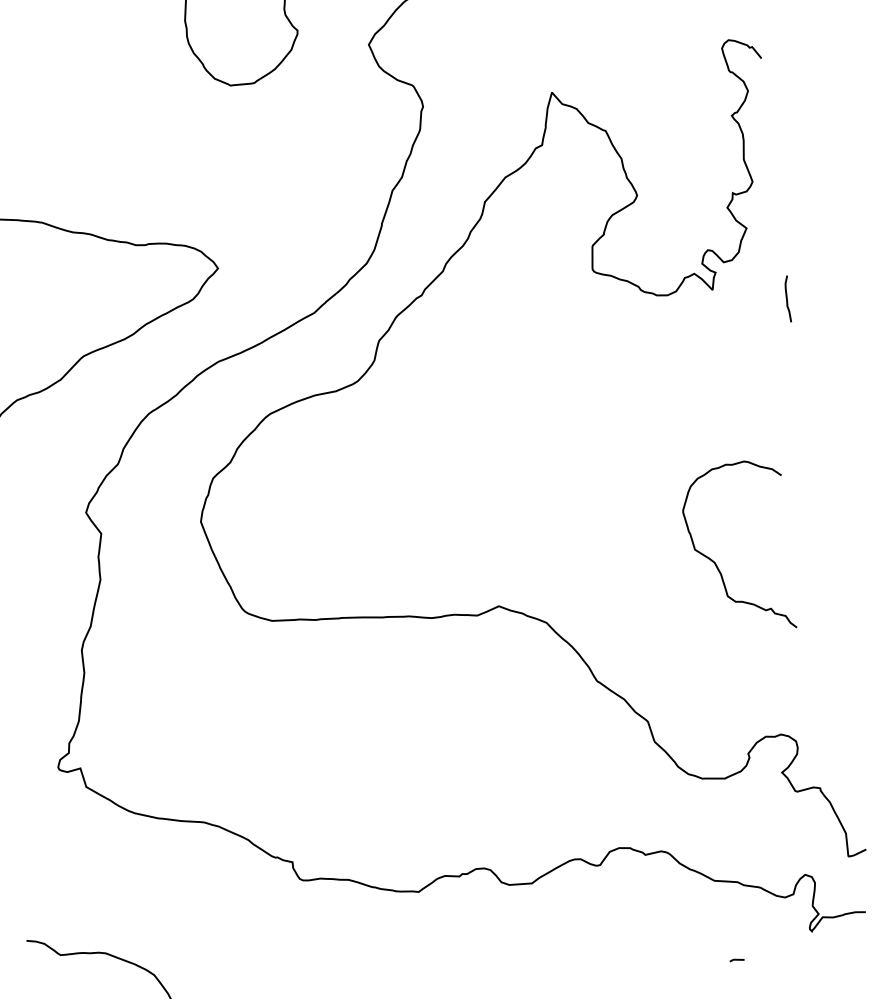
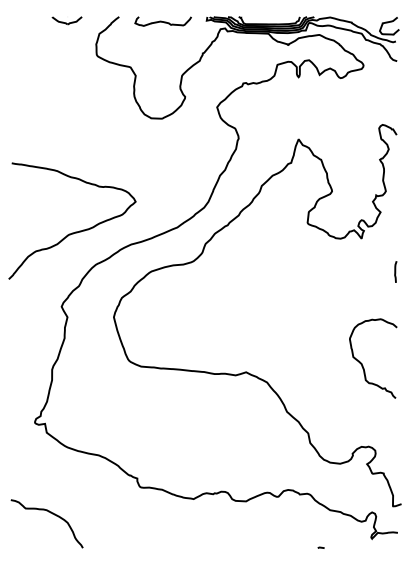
line: (787, 297) -> (395, 271), moved
curve: (716, 561) -> (362, 363), moved
line: (735, 959) -> (320, 547), moved

